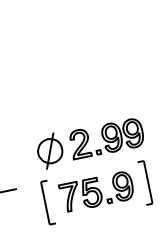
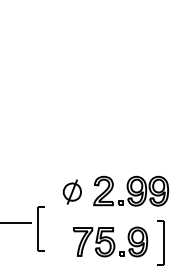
part: (50, 150) -> (72, 191), size x0.7
part: (47, 202) -> (40, 228), moved

